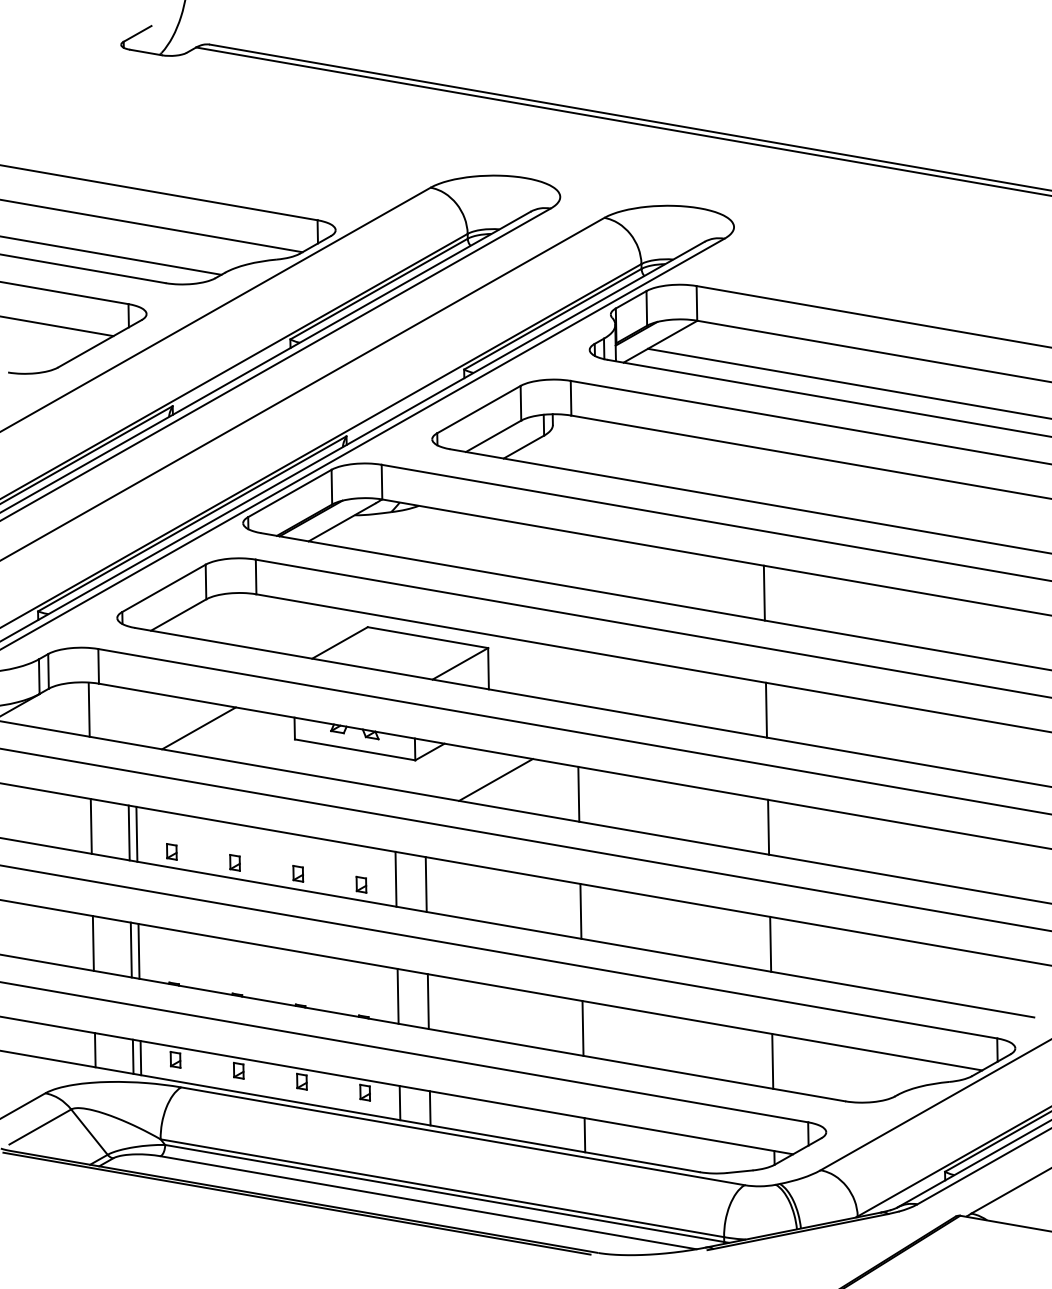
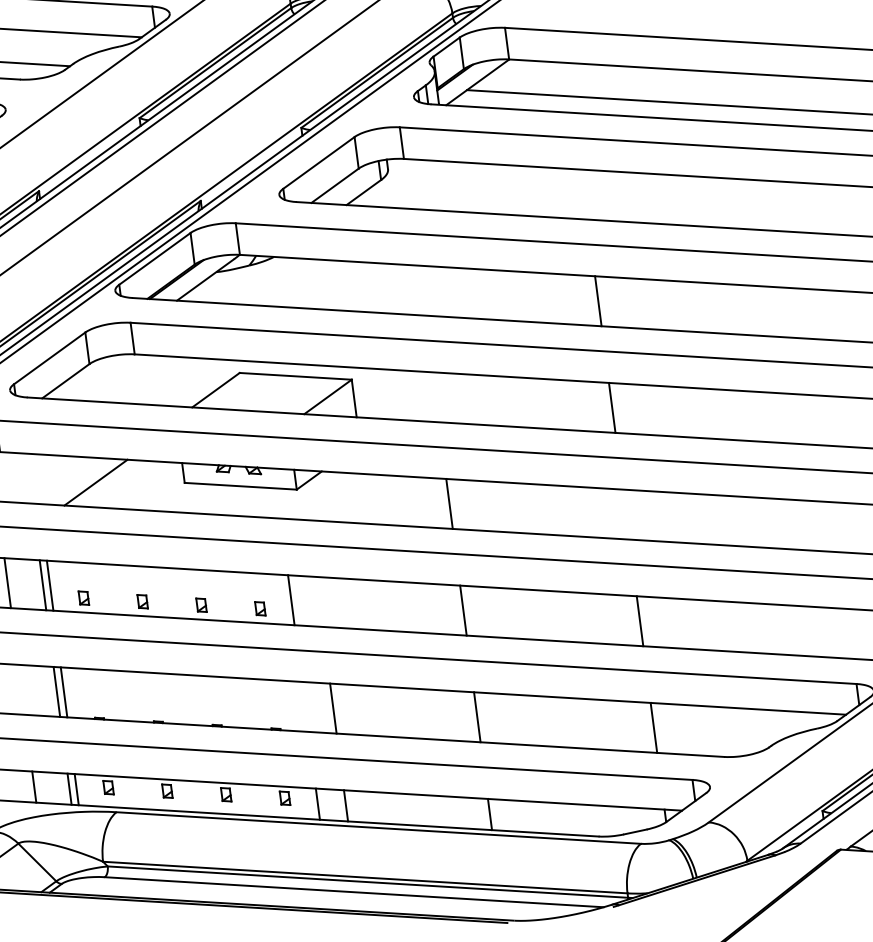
line: (495, 779) -> (371, 498), removed
line: (768, 826) -> (625, 513), removed
line: (425, 884) -> (318, 601), removed
line: (92, 943) -> (20, 689), removed
line: (397, 995) -> (304, 706), removed

